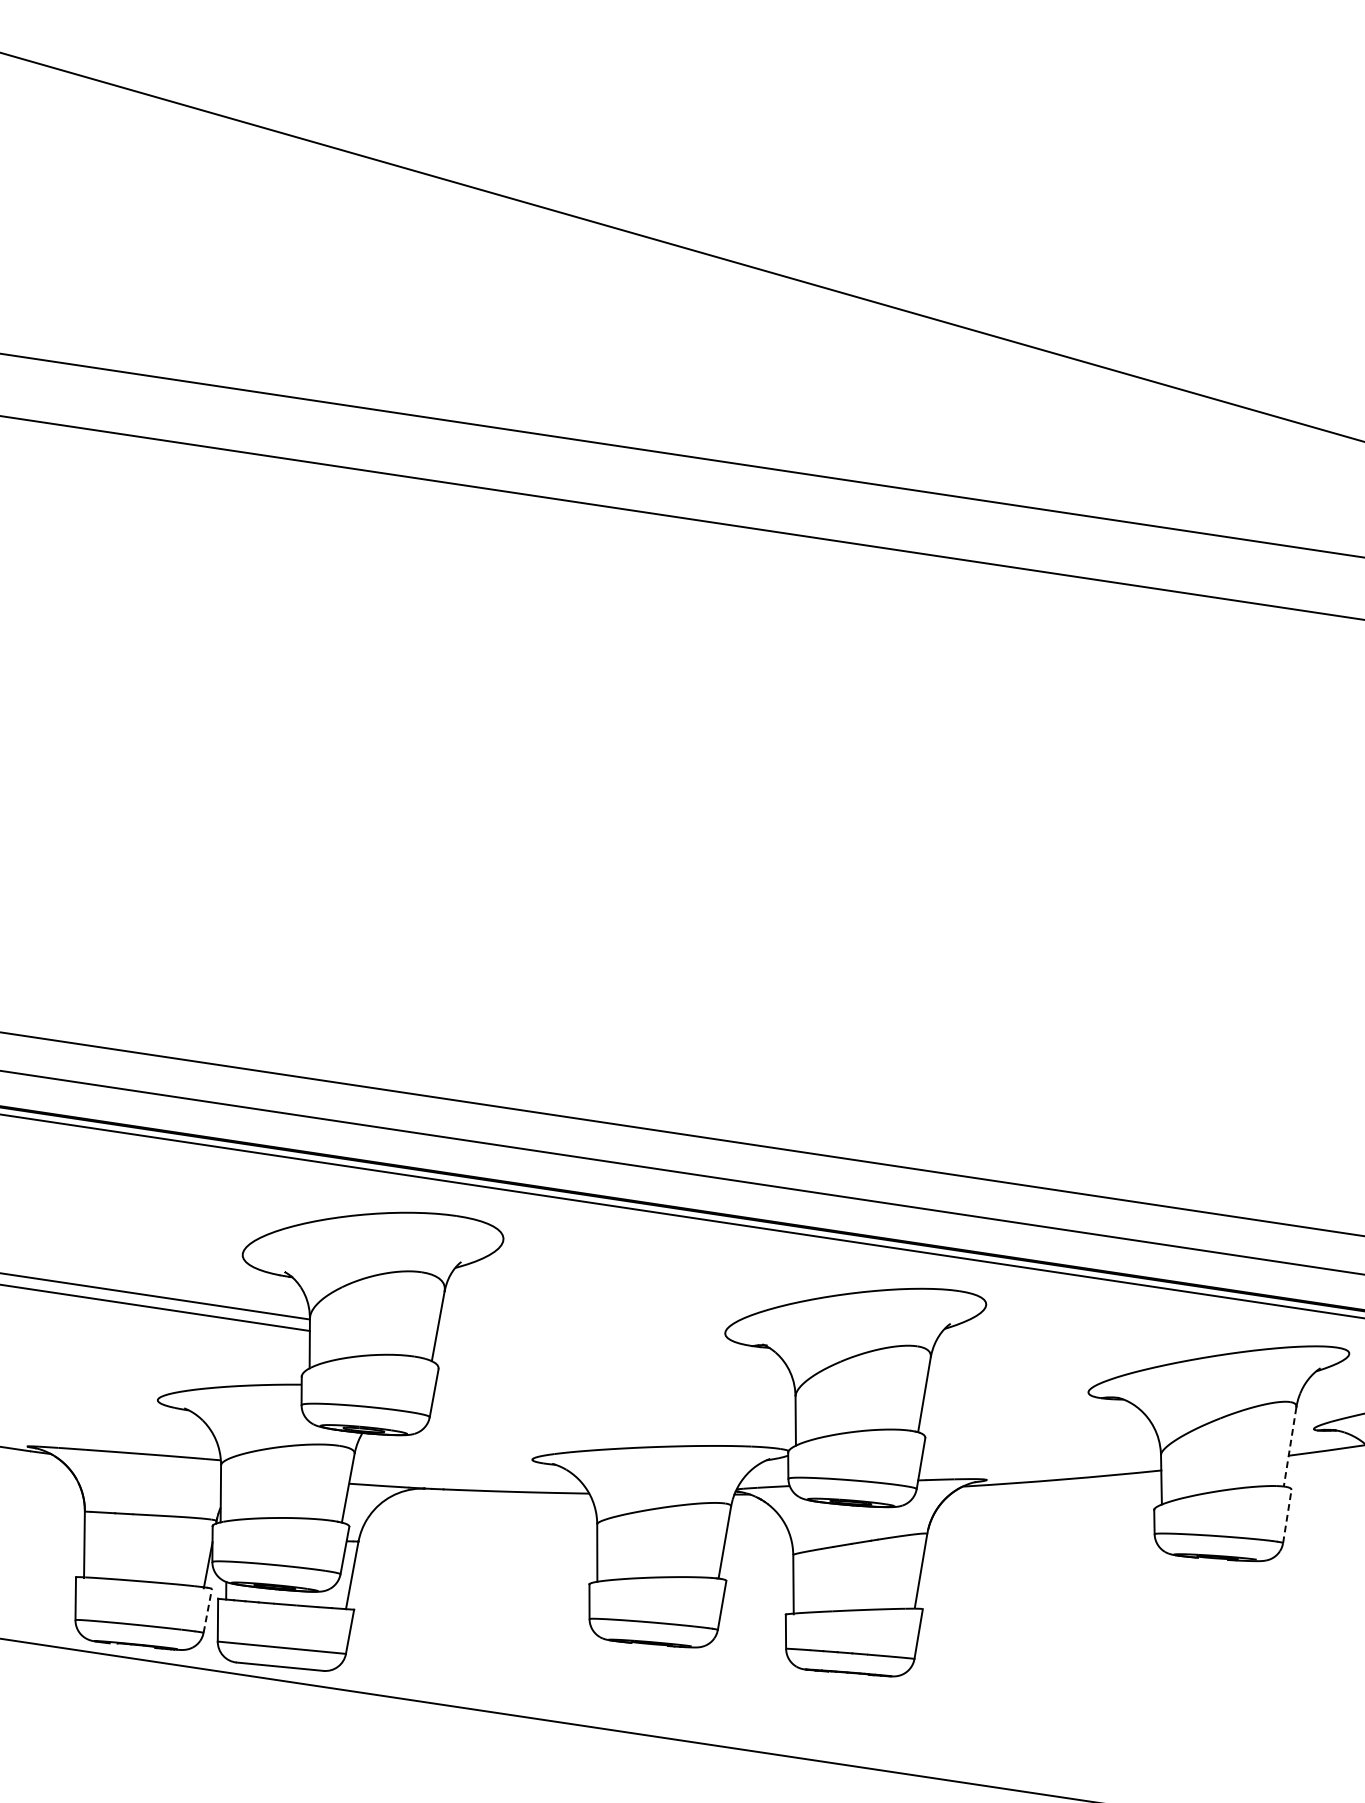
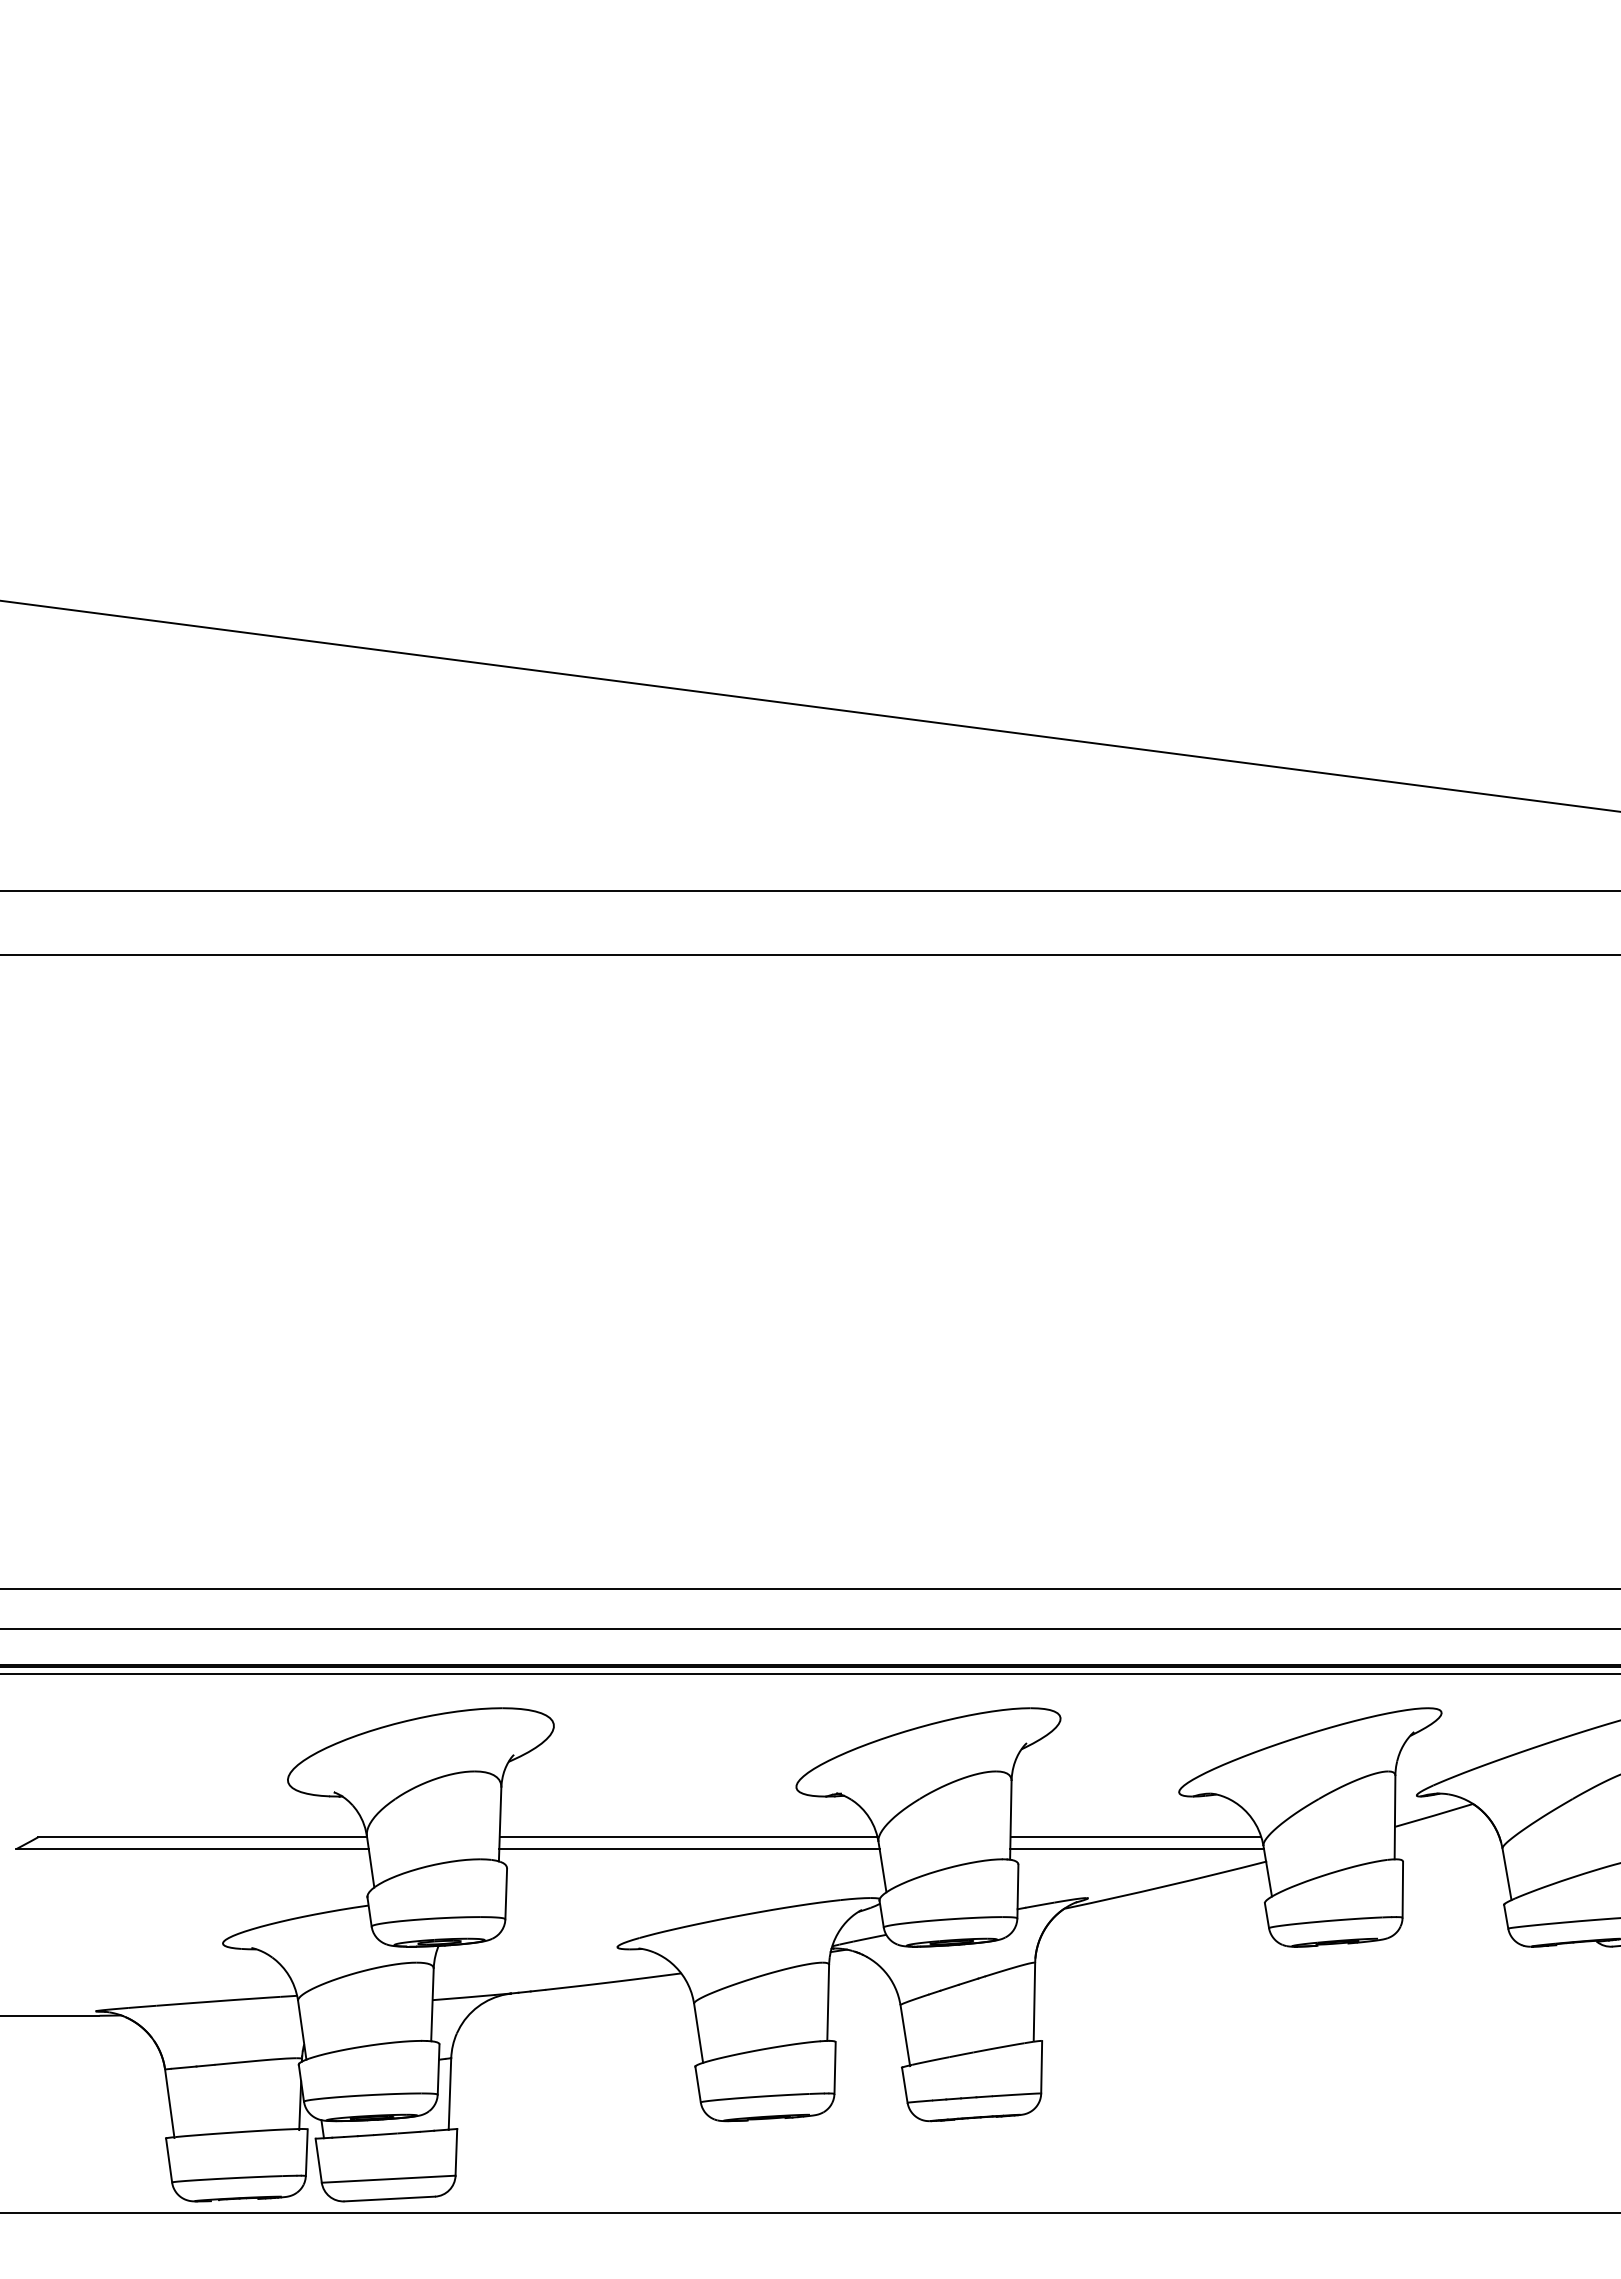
line: (615, 1365) -> (688, 1837), added
line: (614, 1376) -> (689, 1849), added
line: (1040, 1428) -> (1135, 1837), added
line: (1040, 1440) -> (1137, 1849), added
line: (1290, 1446) -> (1395, 1817), dashed -> solid
line: (1287, 1516) -> (1402, 1889), dashed -> solid
line: (207, 1610) -> (306, 2152), dashed -> solid

